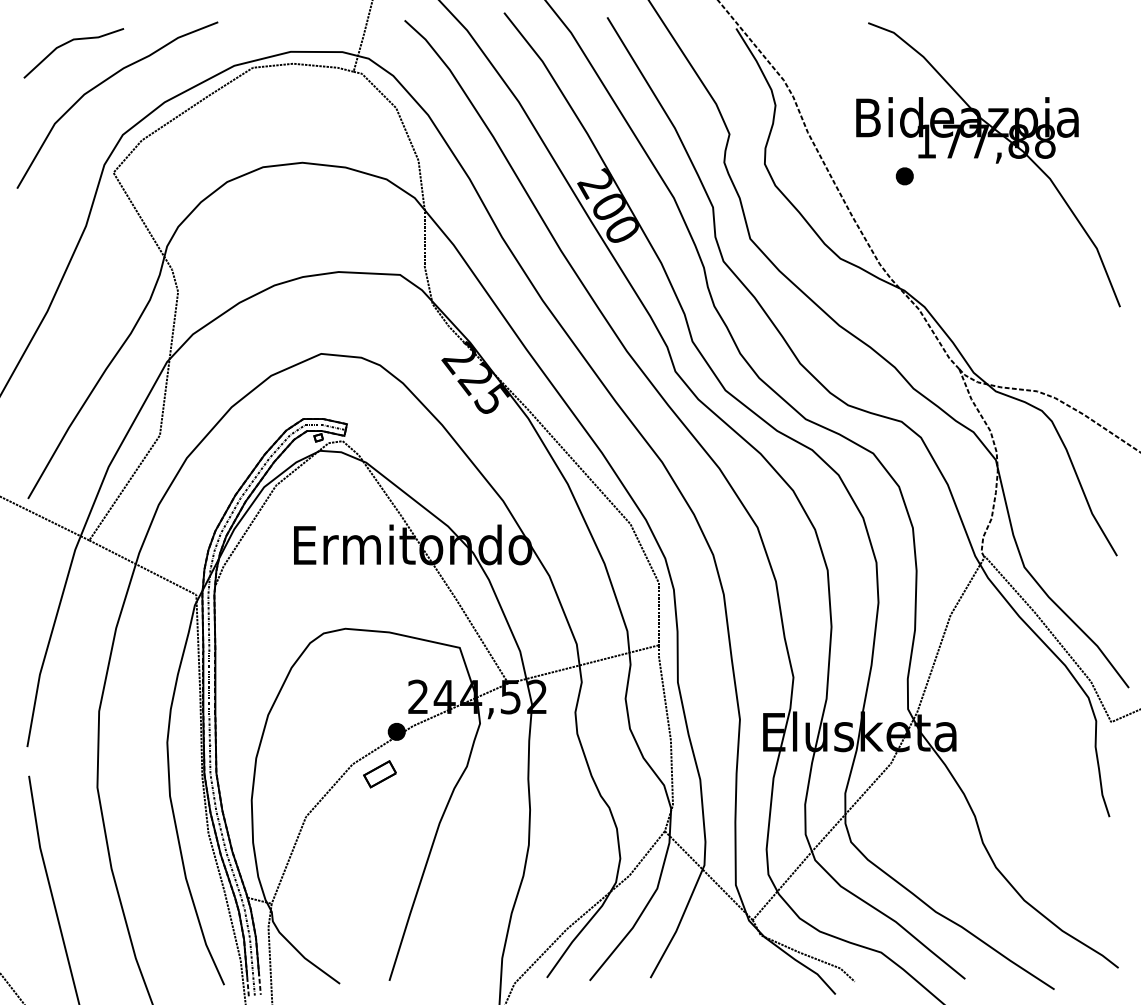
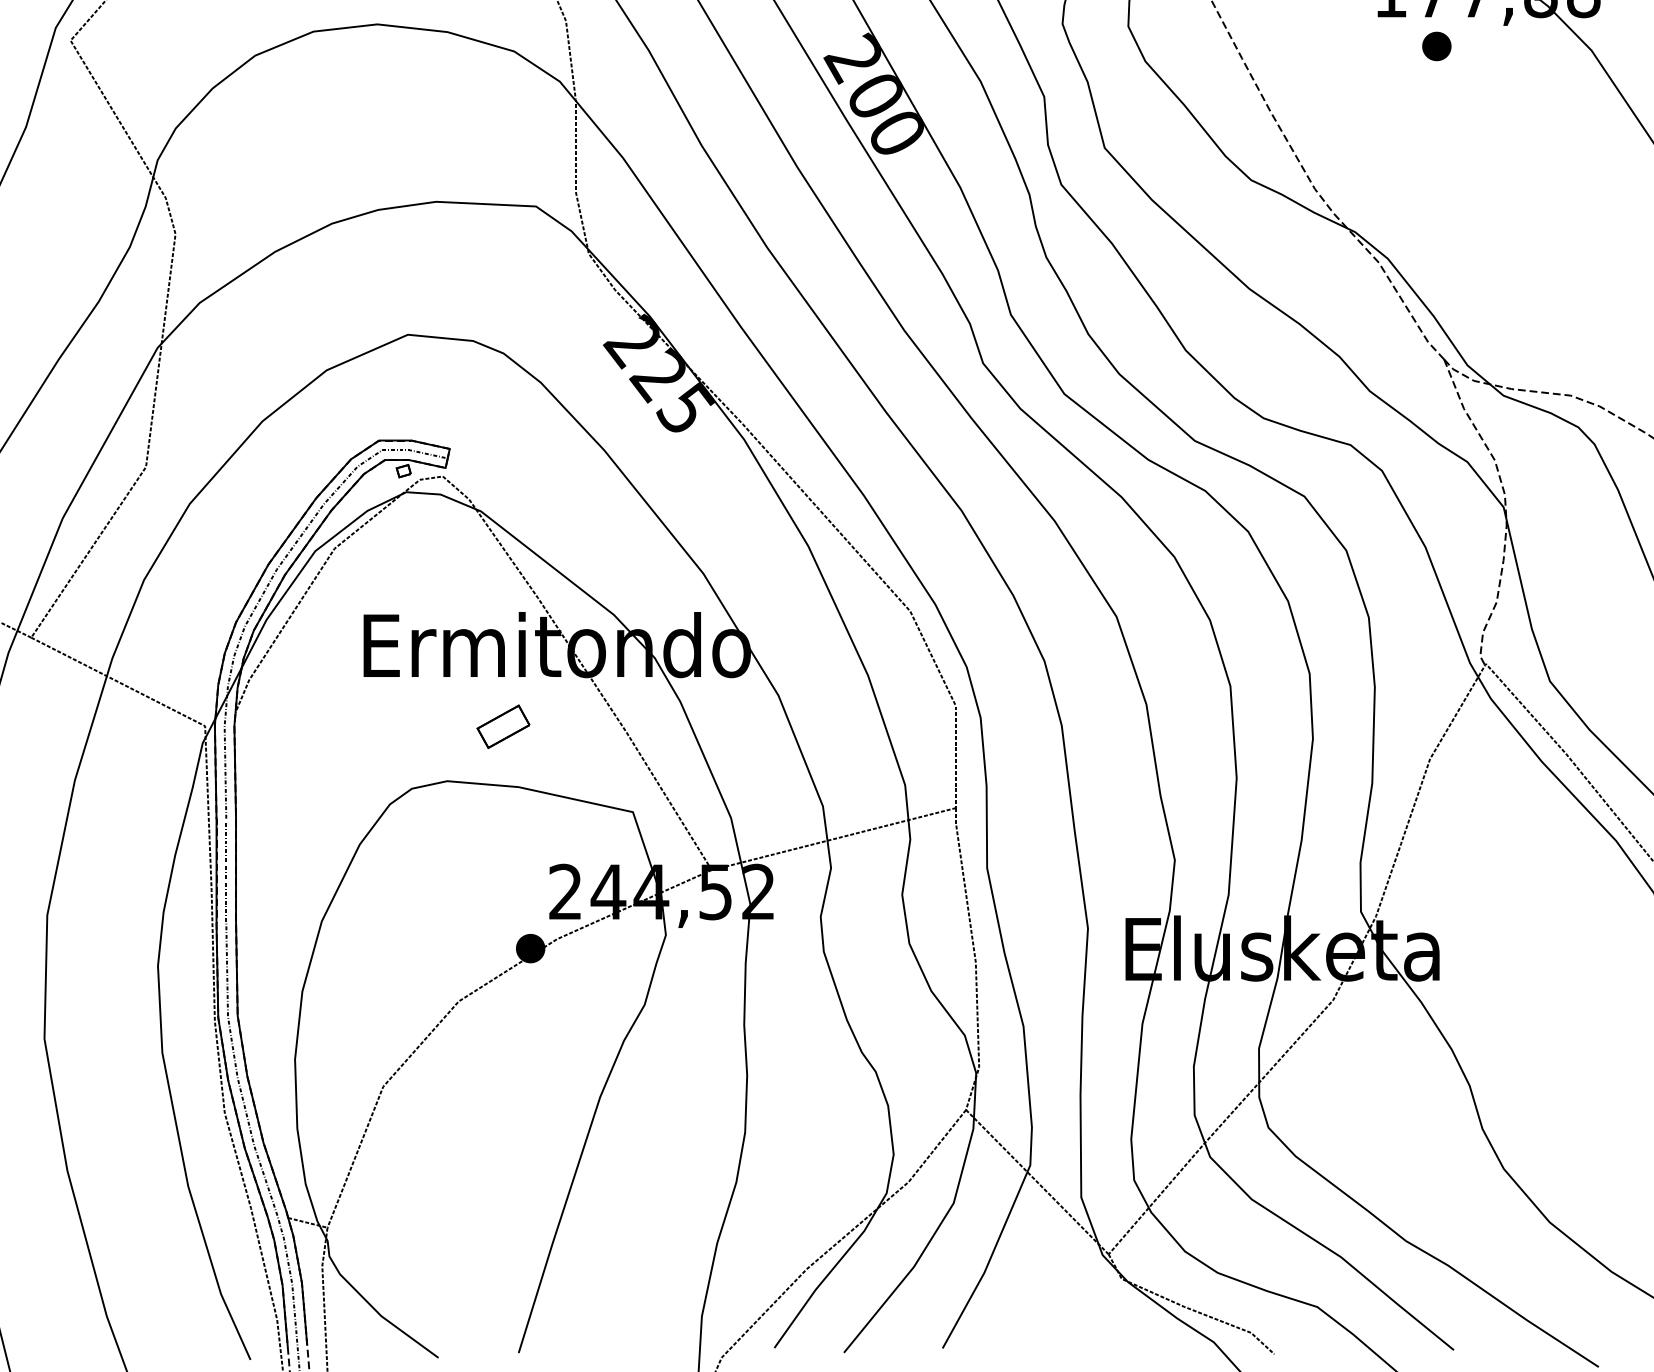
part: (904, 176) -> (1436, 46), moved
part: (379, 774) -> (502, 727), moved

